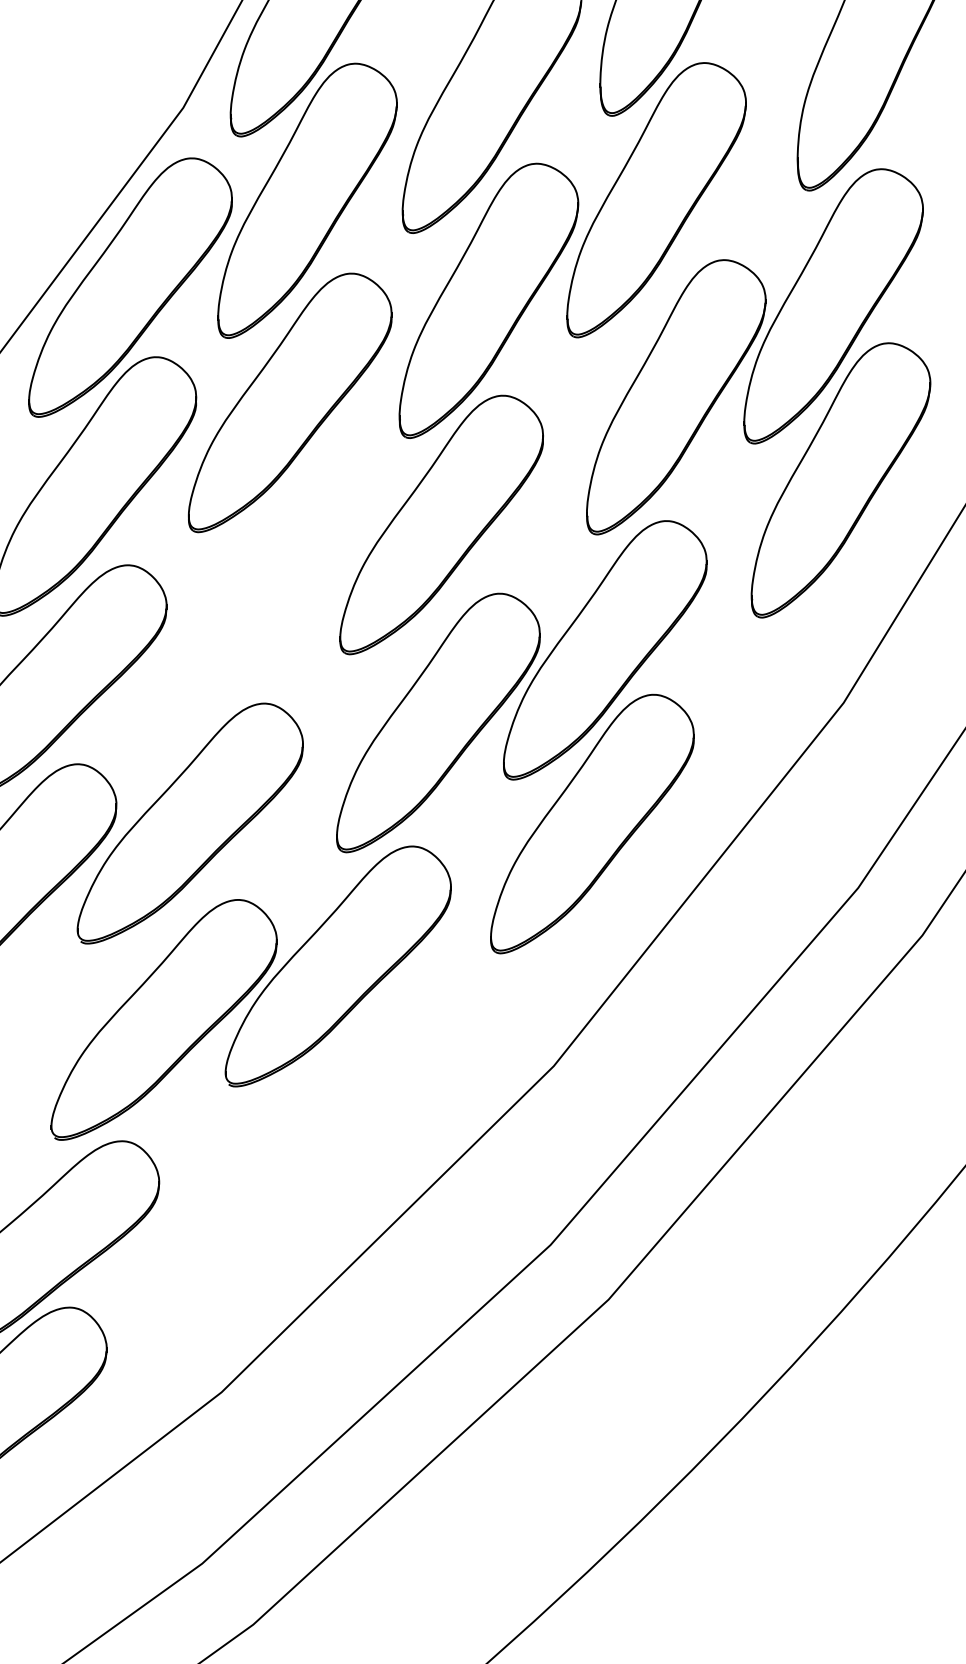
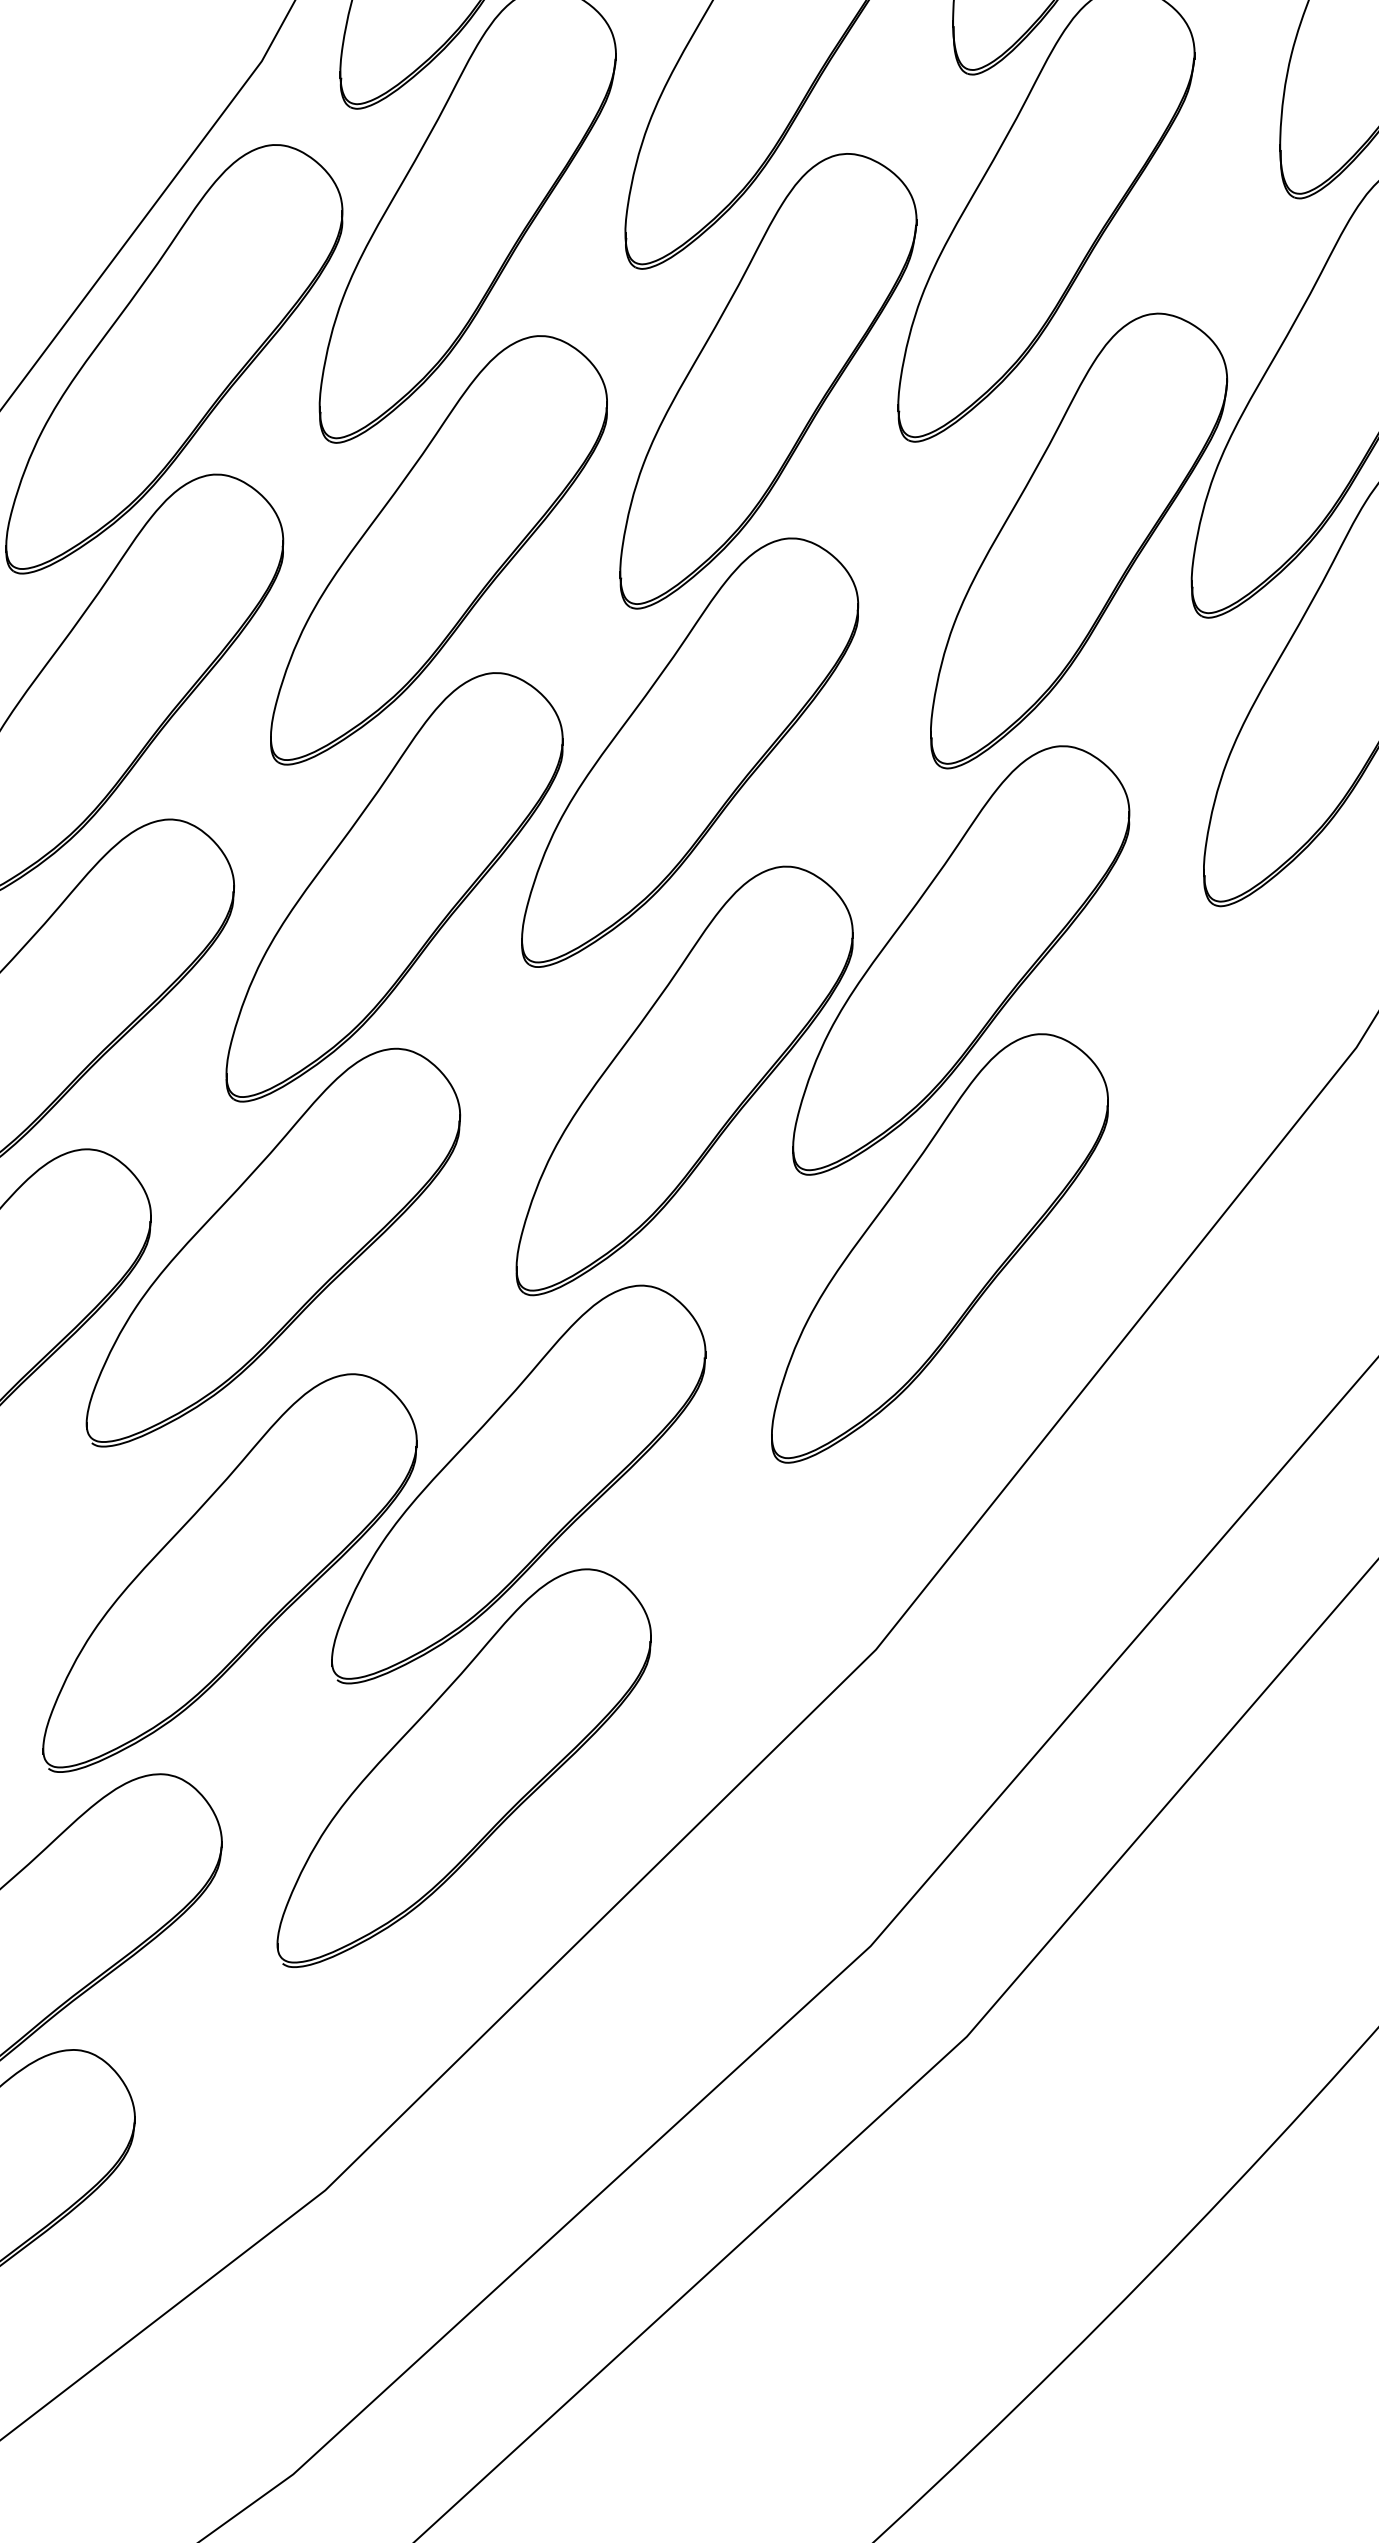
part: (263, 606) -> (394, 887), added
part: (304, 1137) -> (462, 1768), added

